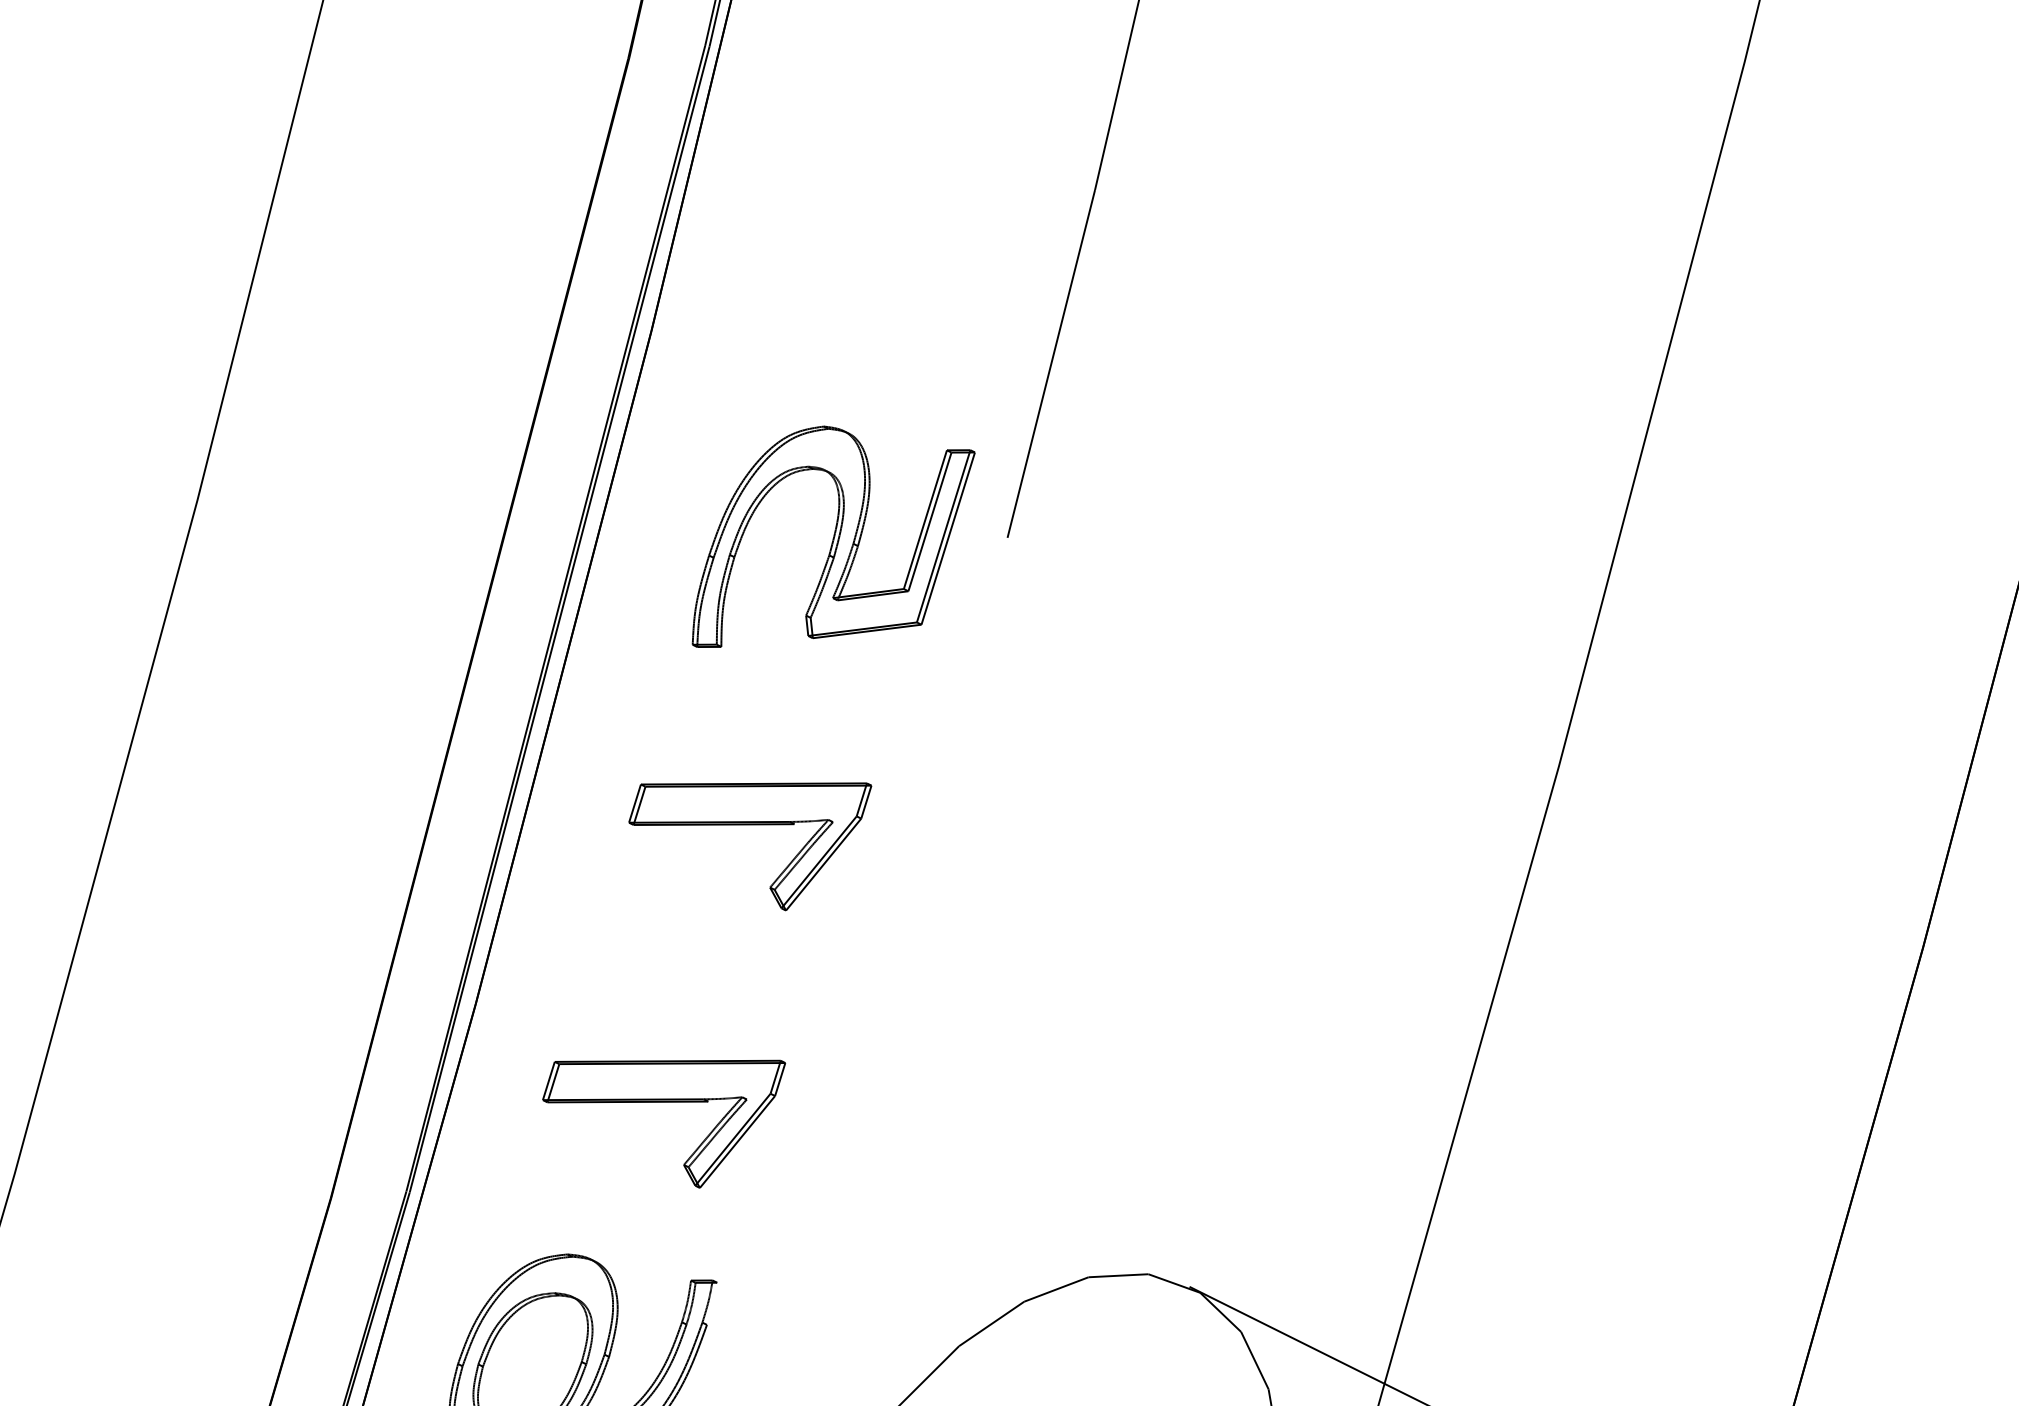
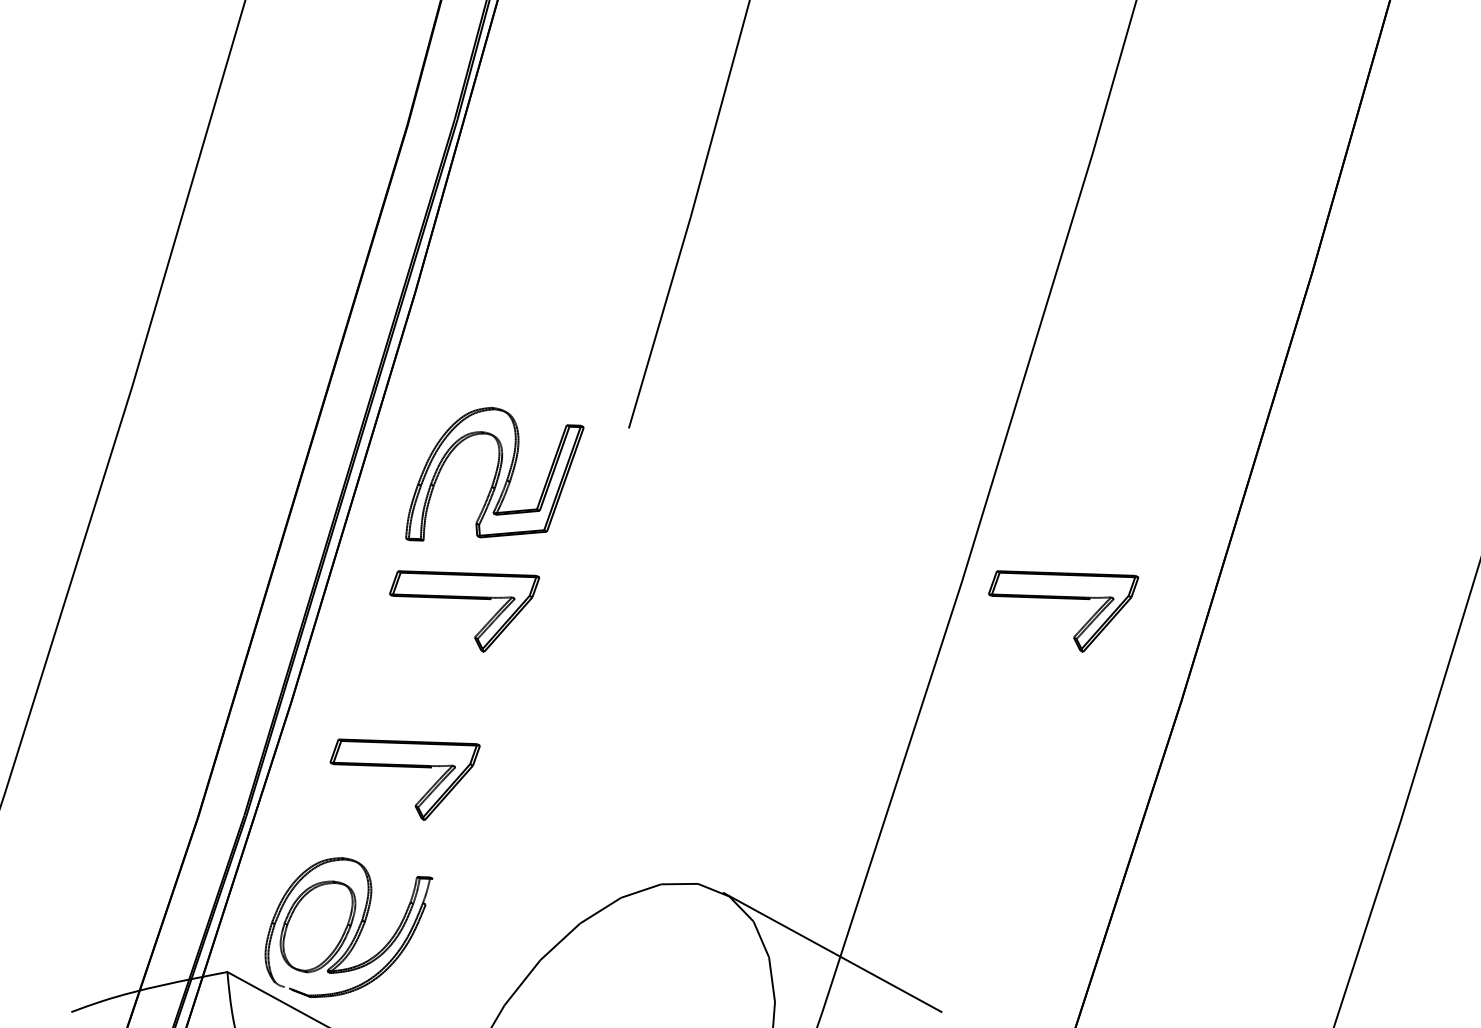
part: (832, 533) -> (494, 473), moved
part: (1725, 788) -> (1063, 599), added

